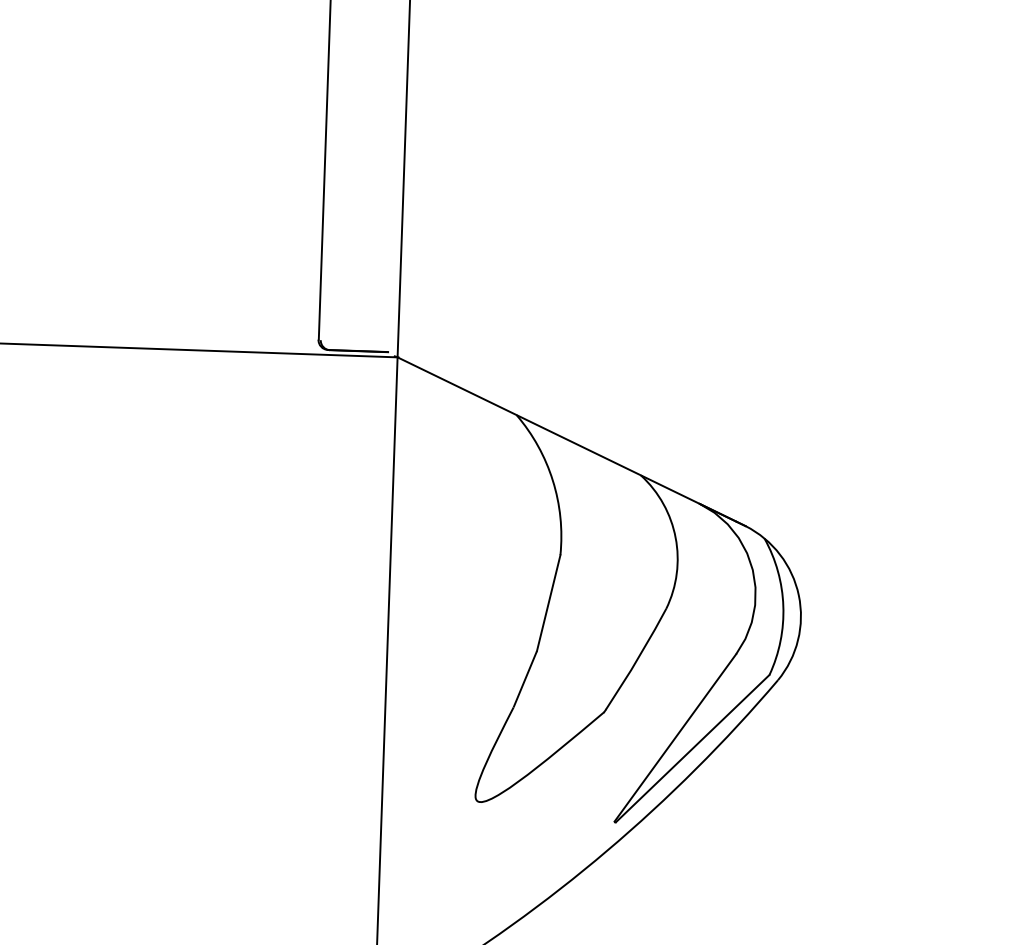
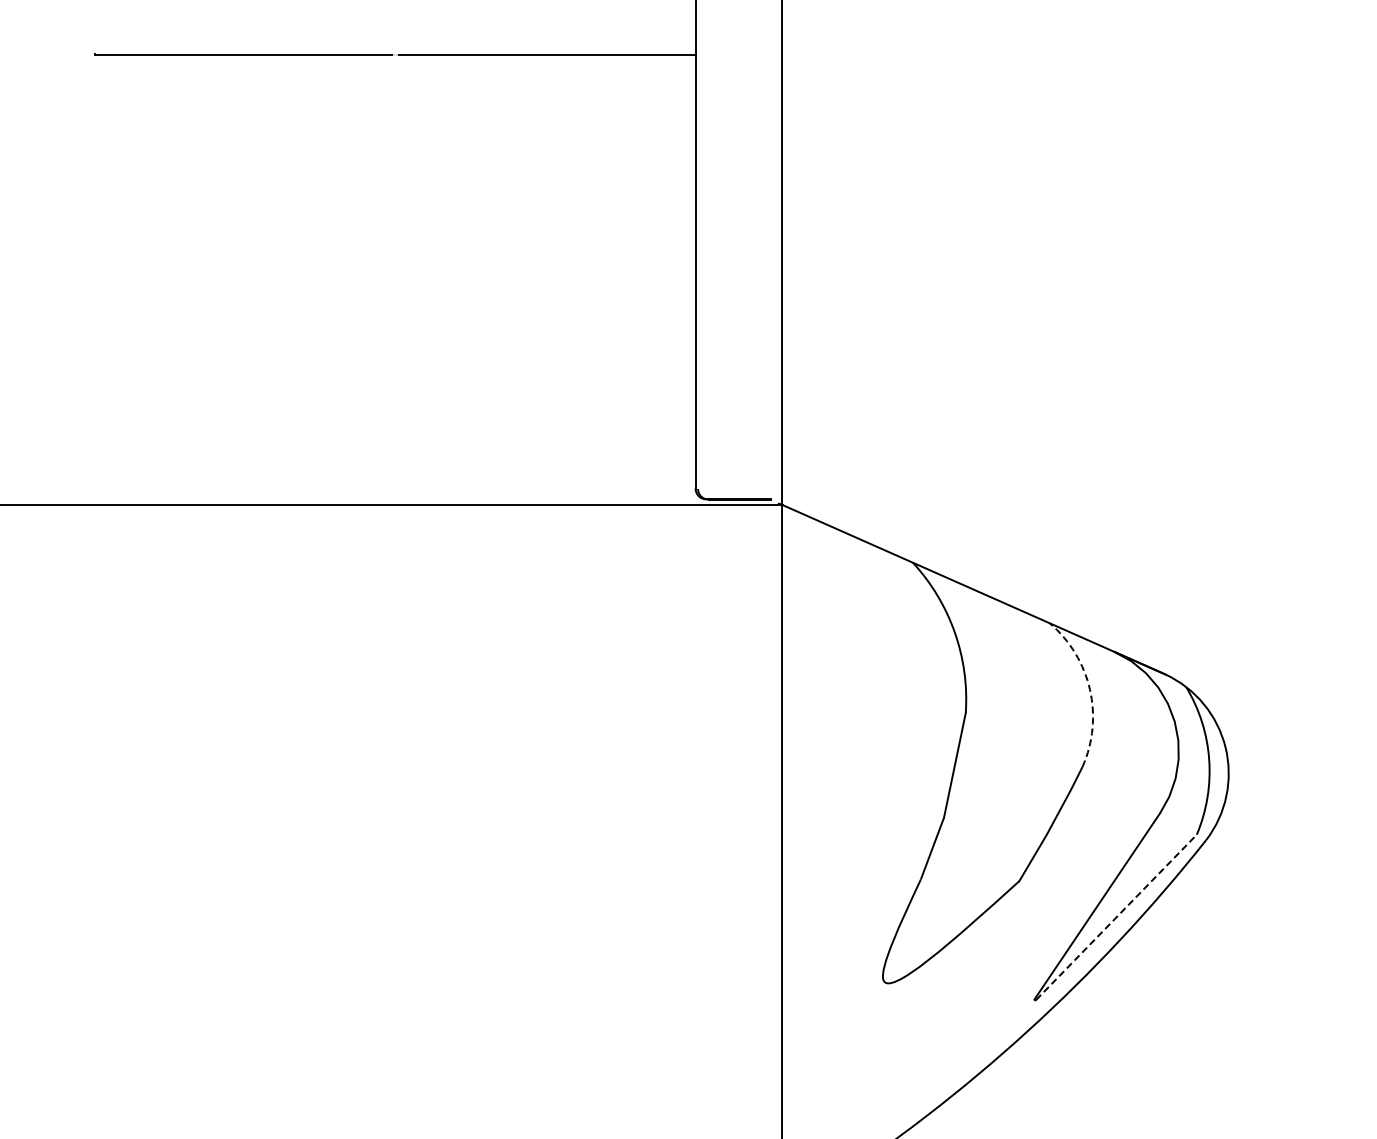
arc: (676, 537) -> (1090, 689), solid -> dashed
line: (692, 747) -> (1116, 916), solid -> dashed

